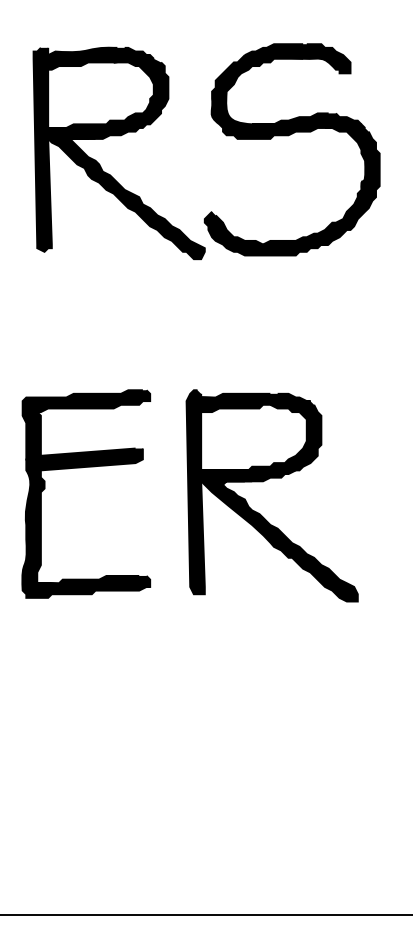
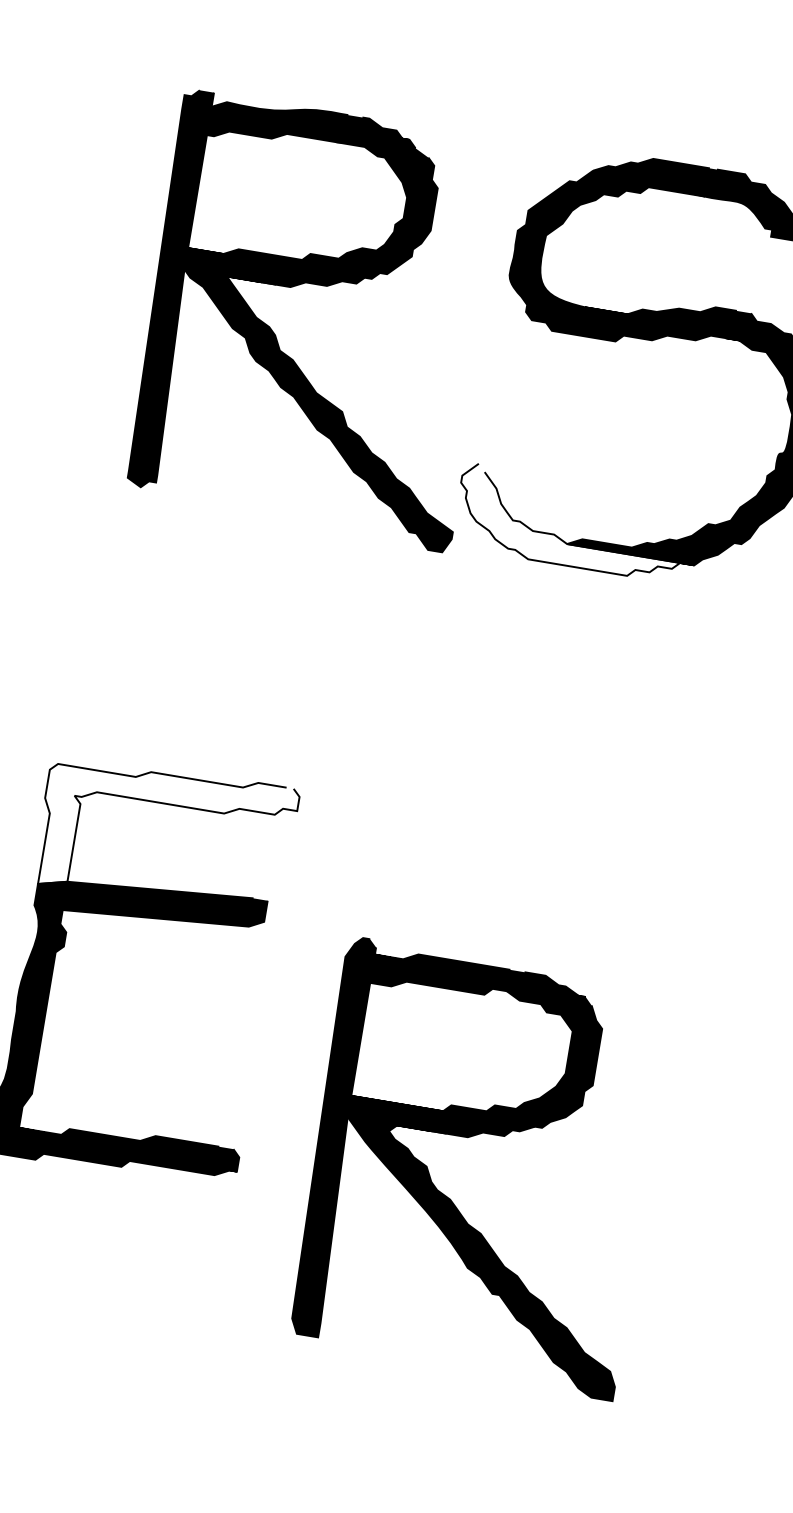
fill: (266, 233) -> (577, 523), removed
fill: (86, 424) -> (166, 835), removed
part: (265, 481) -> (472, 1138), moved

